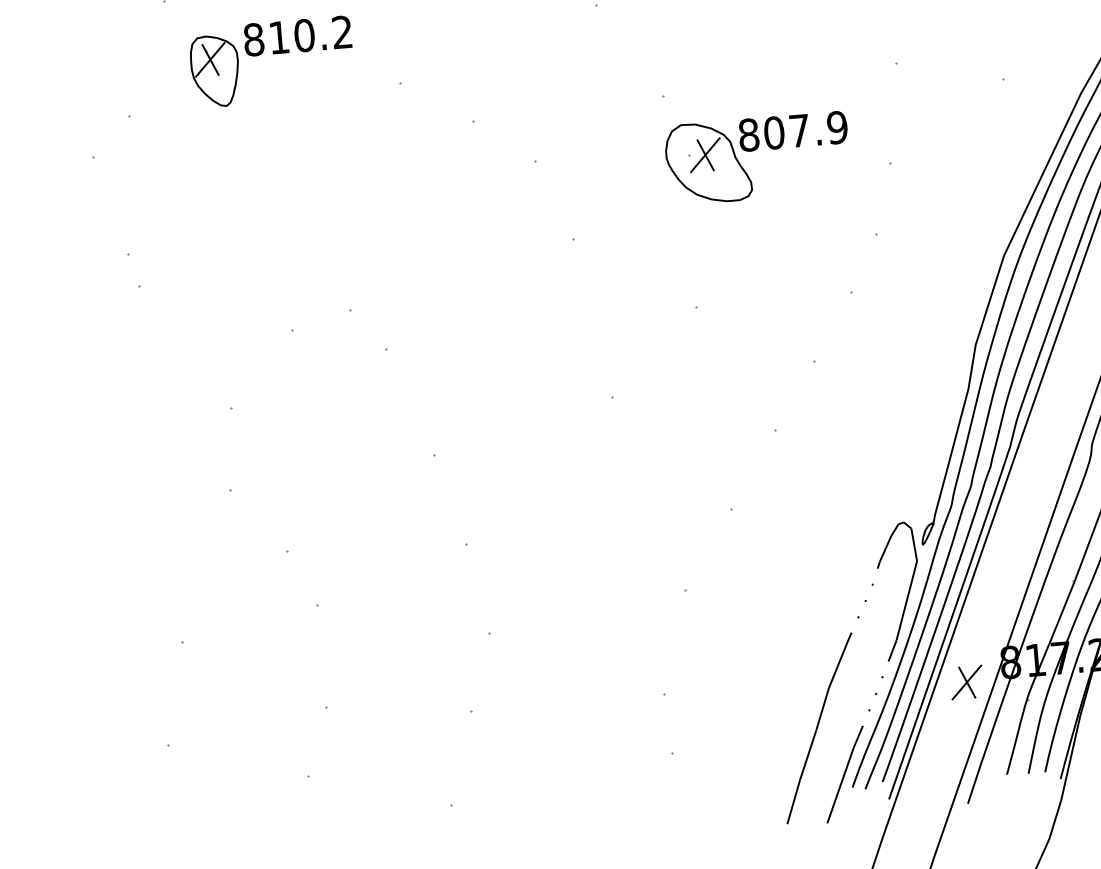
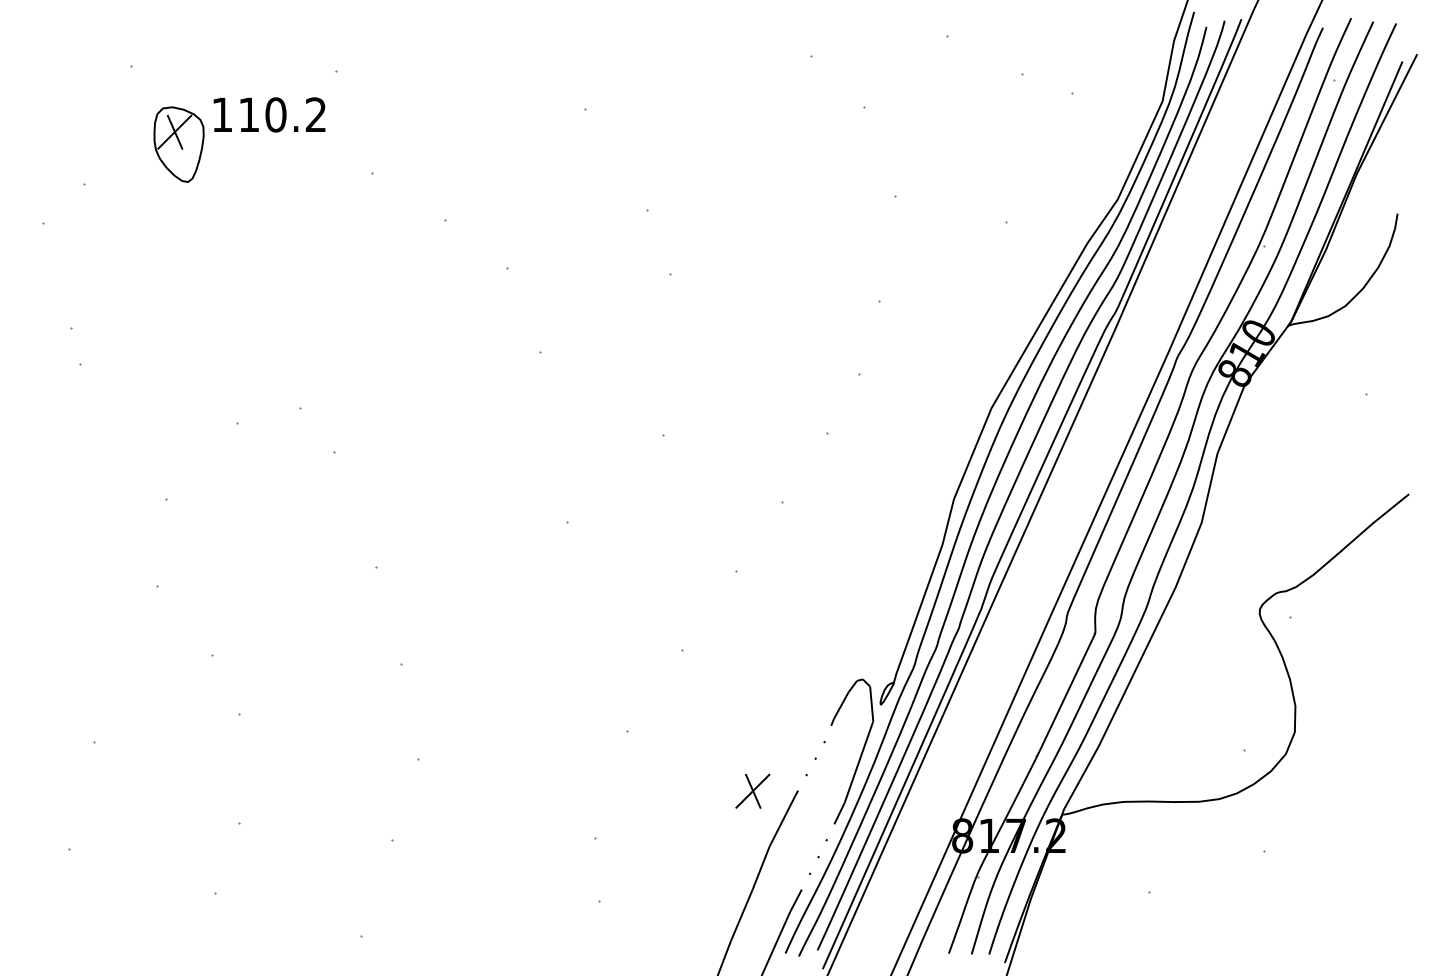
text: (253, 39) -> (222, 114), 810.2 -> 110.2
part: (755, 150) -> (739, 275), removed
part: (966, 681) -> (752, 790), moved

